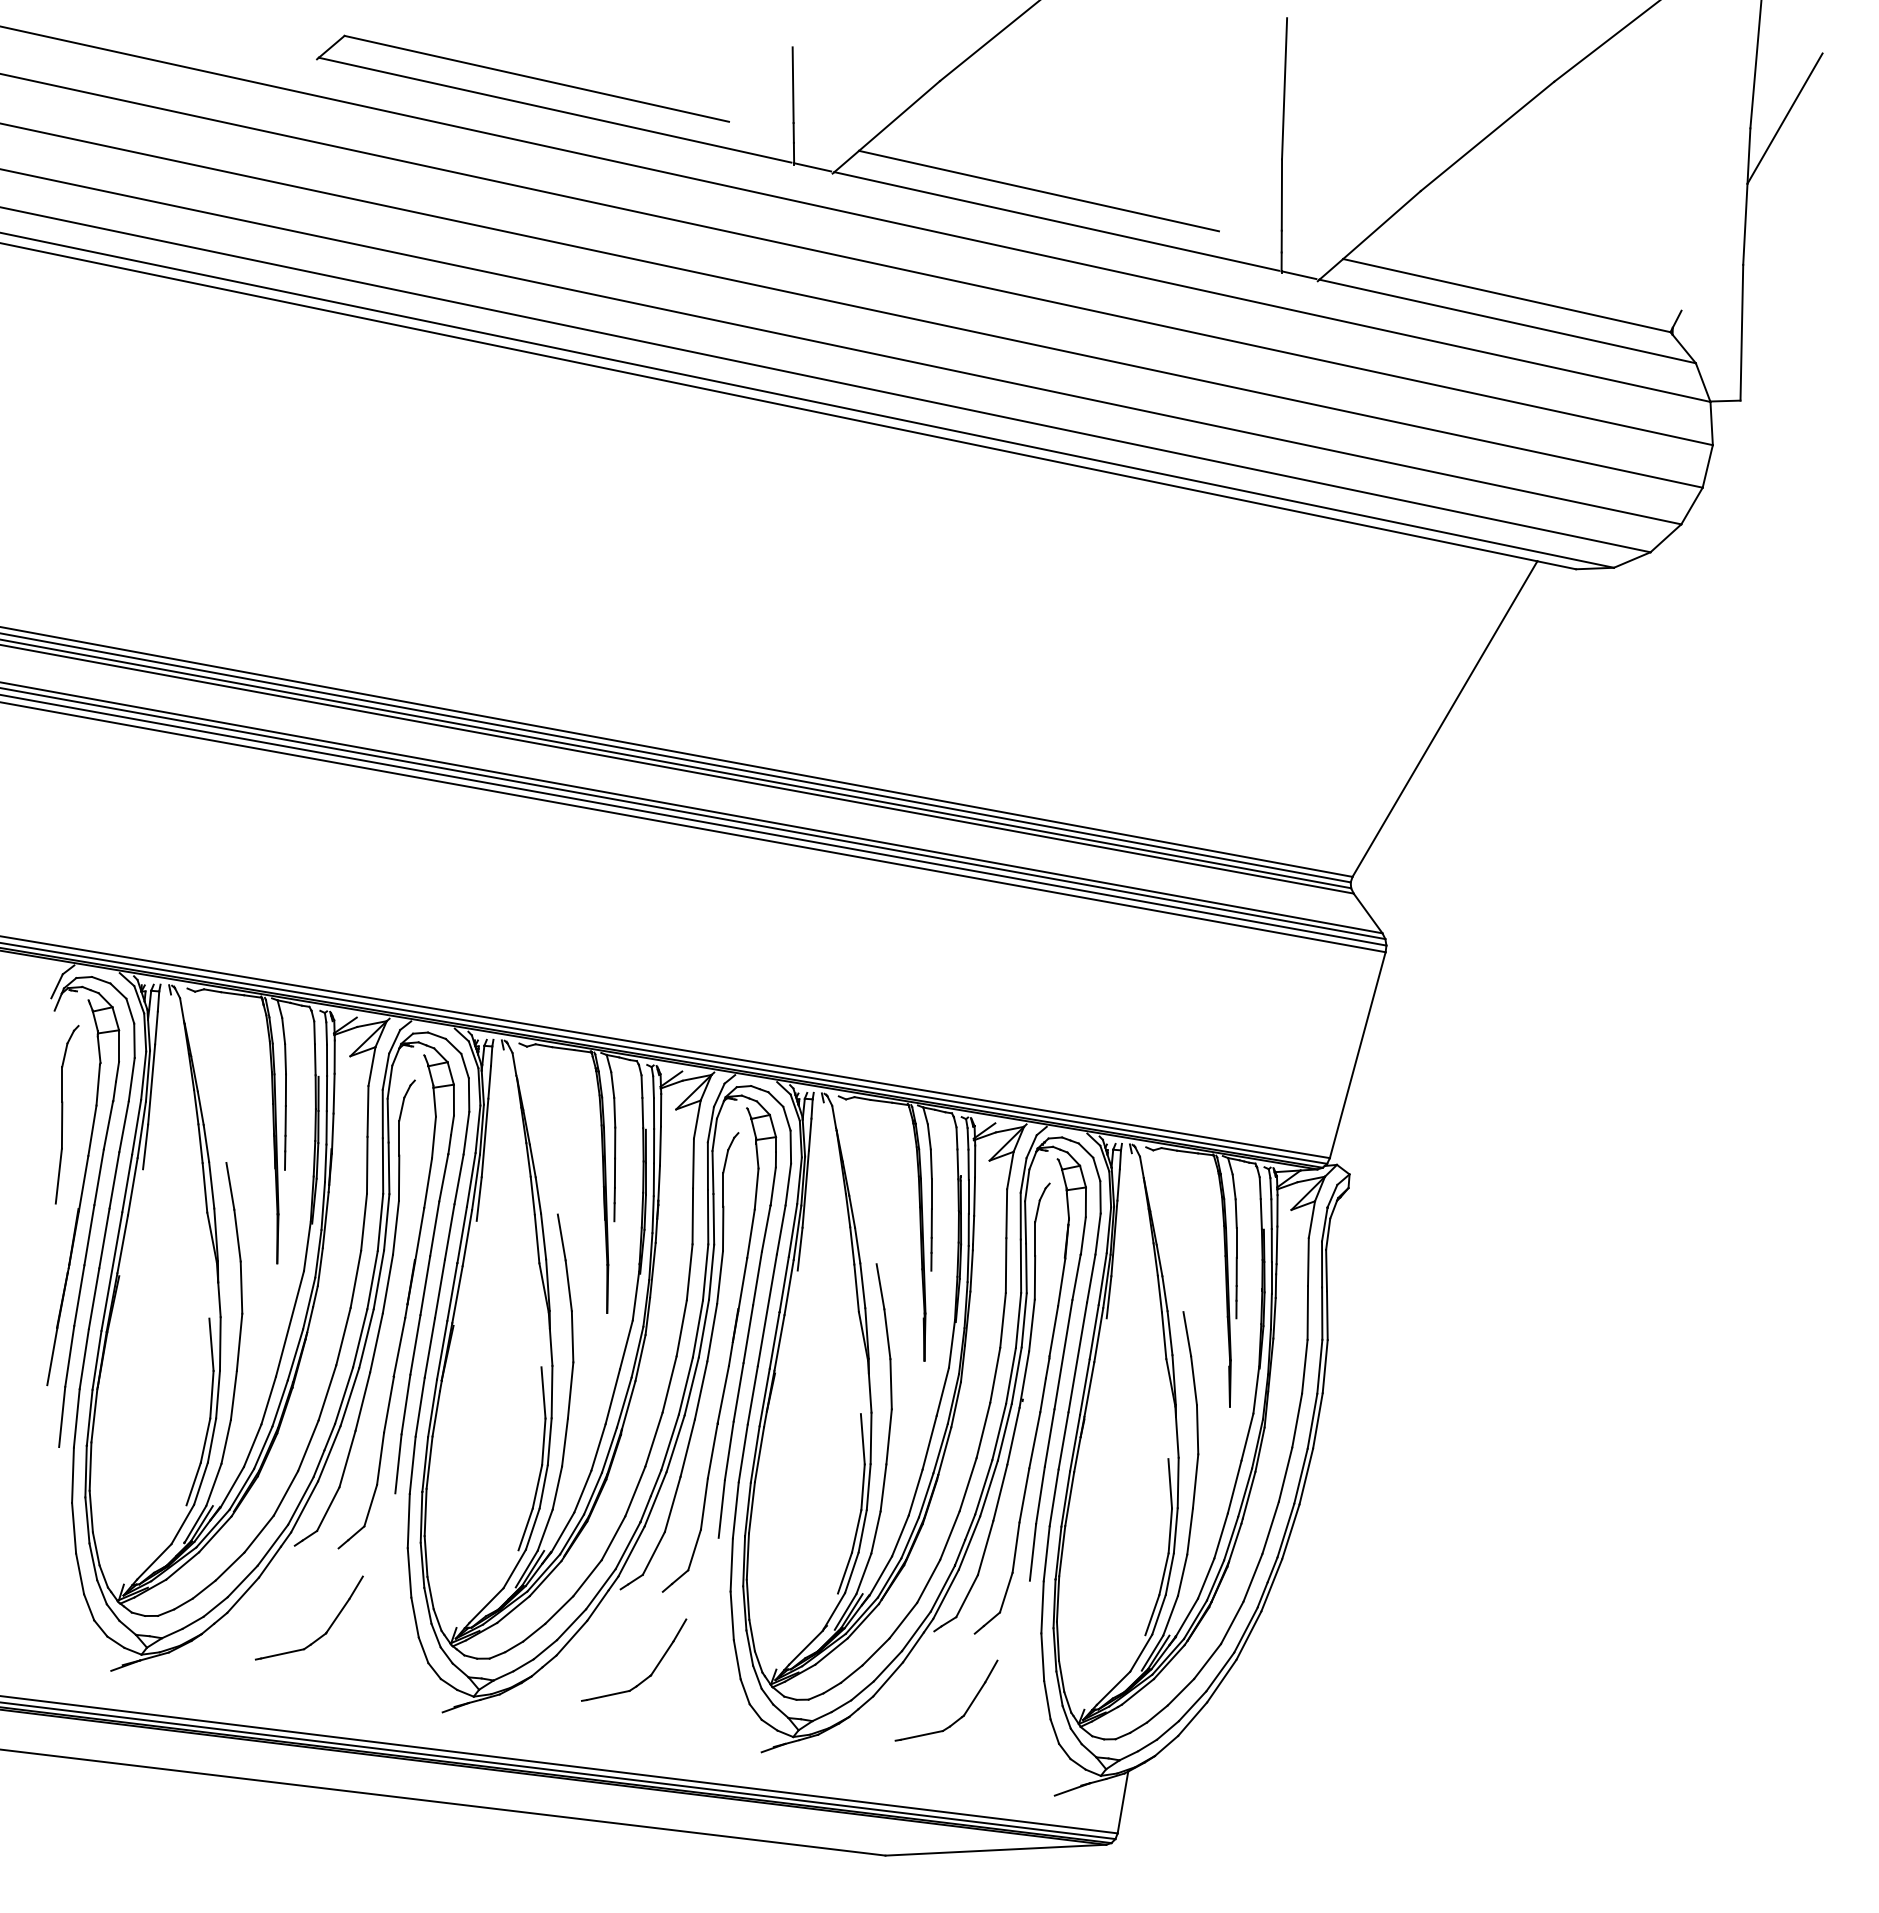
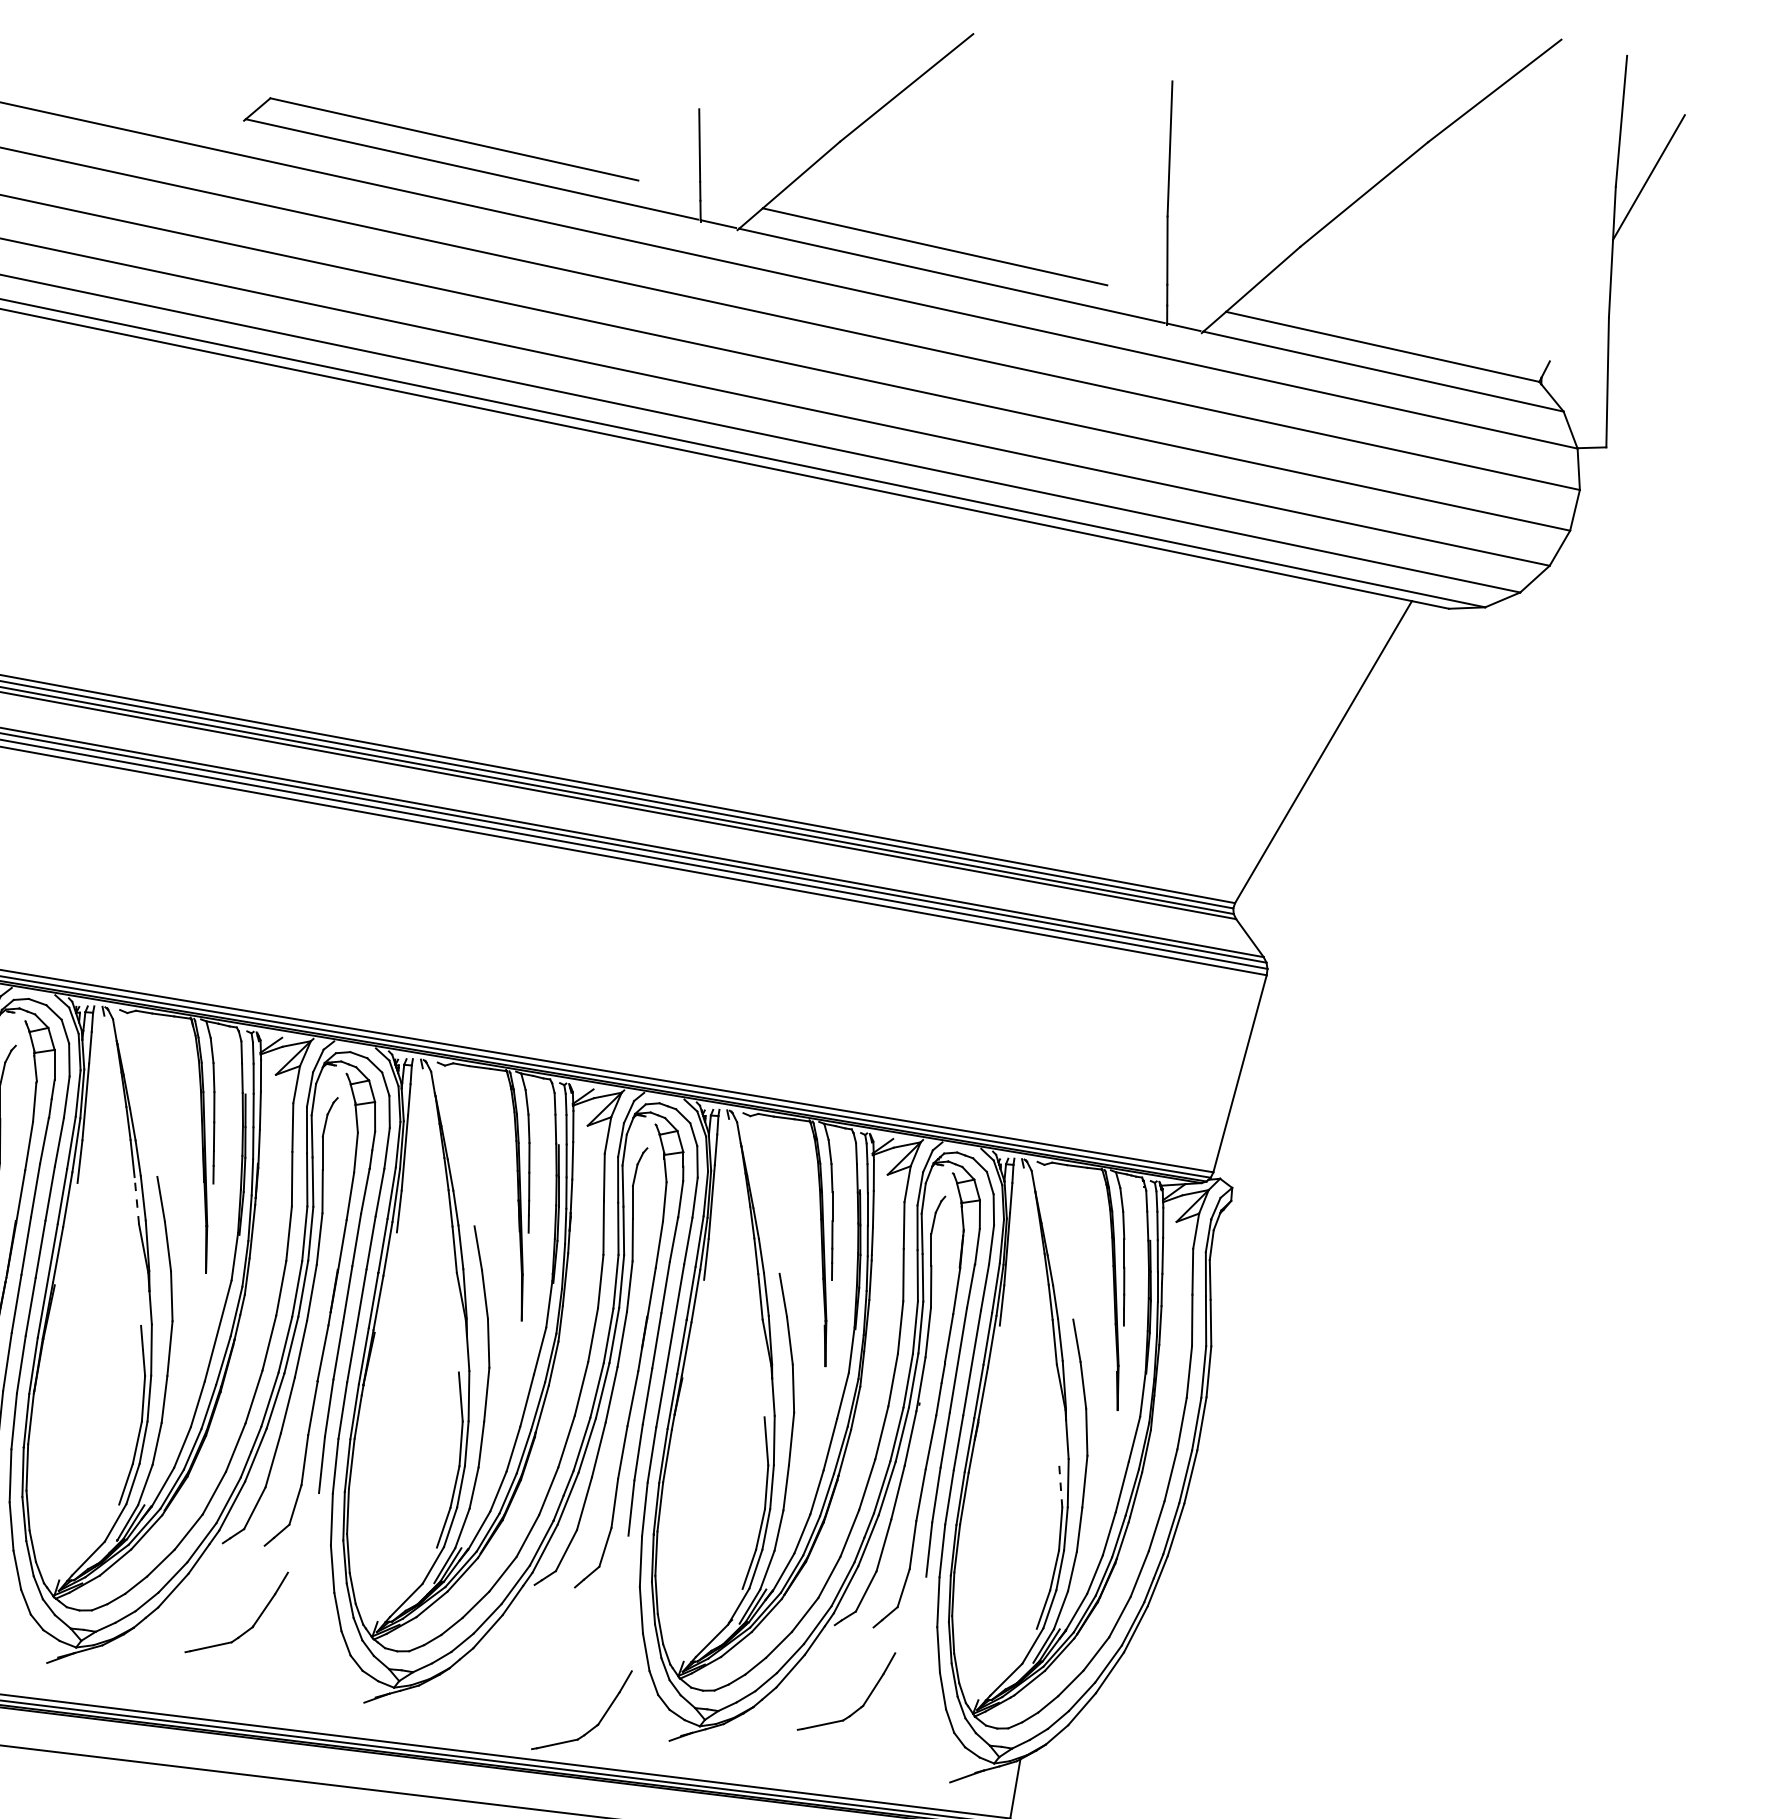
line: (204, 1187) -> (136, 1200), solid -> dashed
line: (1170, 1483) -> (1060, 1483), solid -> dashed
part: (651, 1672) -> (598, 1721), moved

